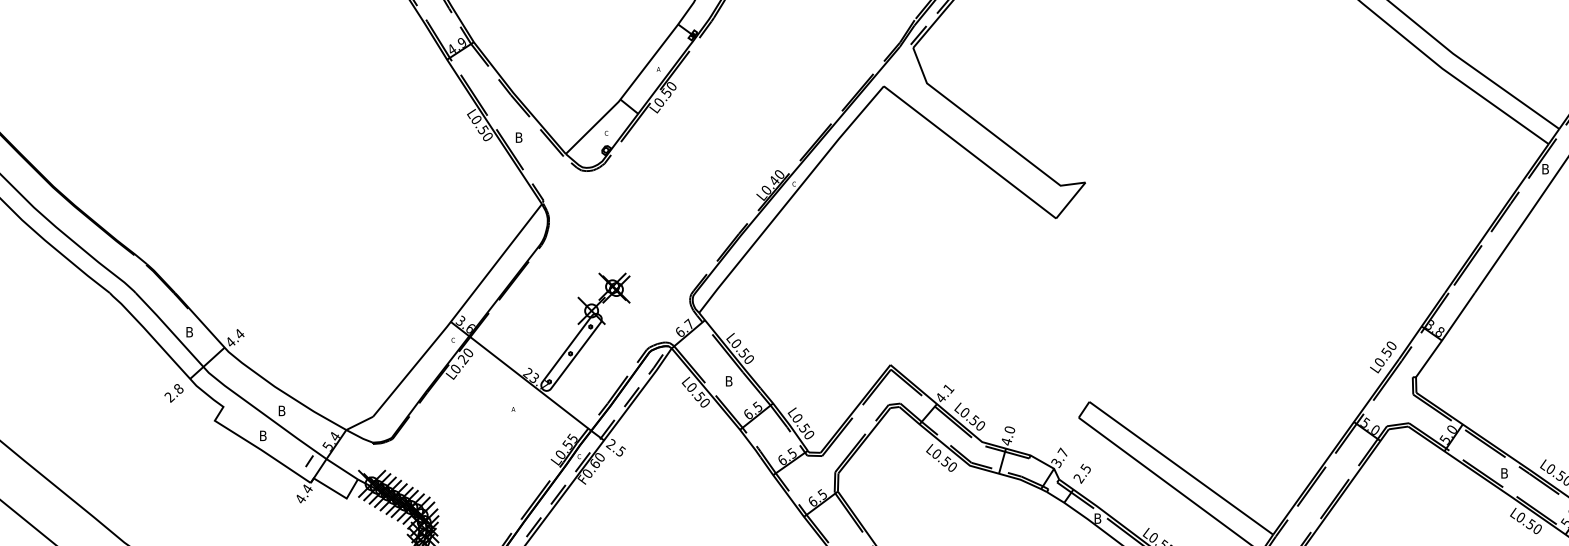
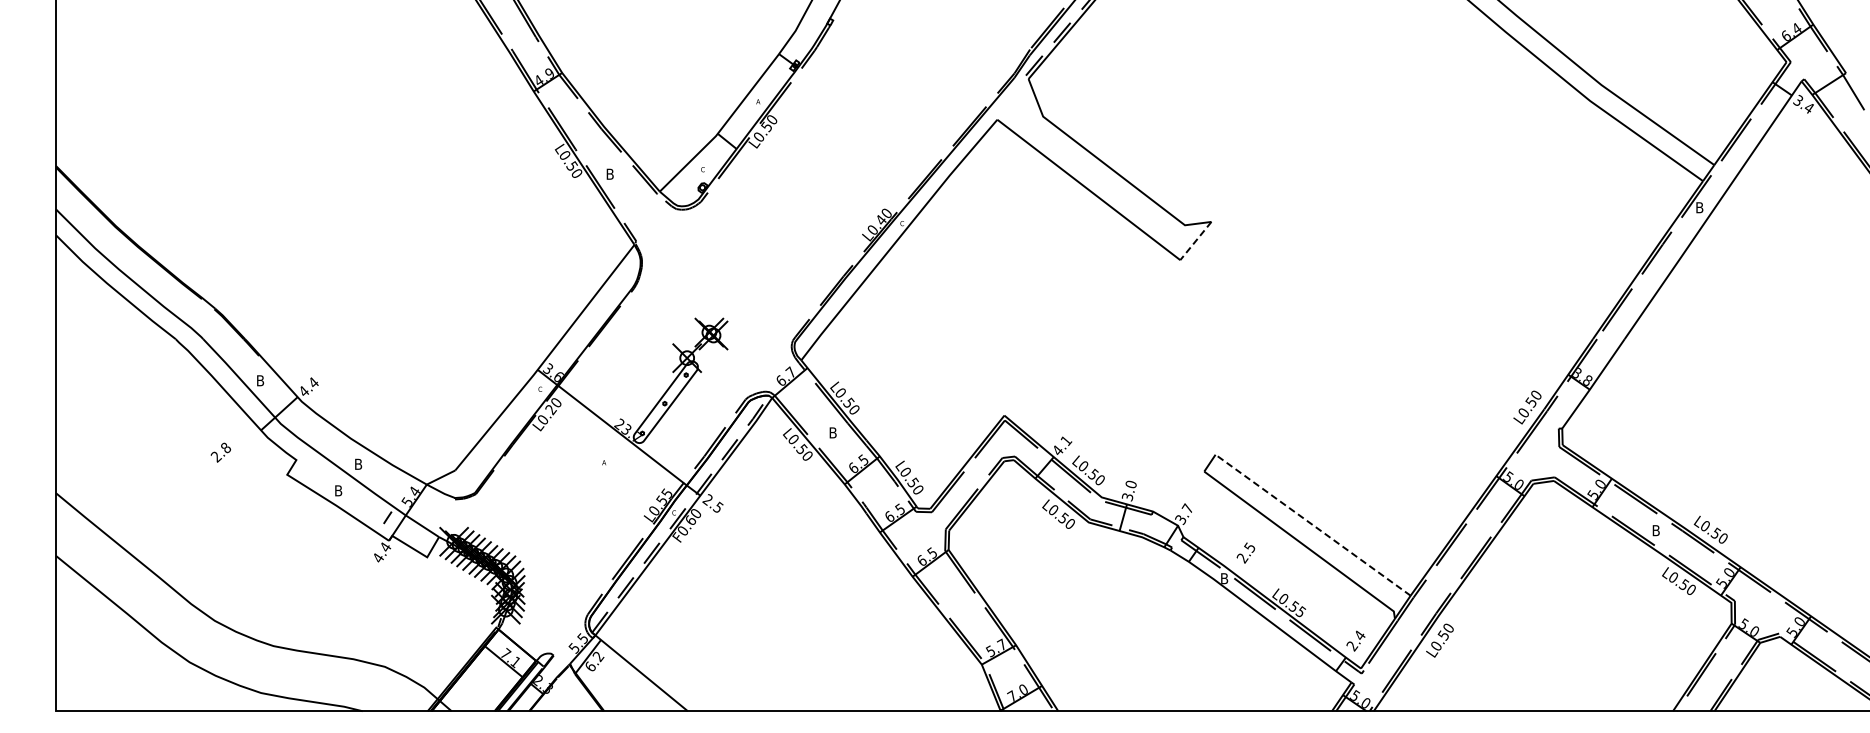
line: (1070, 200) -> (1195, 241), solid -> dashed
text: (173, 393) -> (220, 452), moved
text: (1006, 442) -> (1127, 497), 4.0 -> 3.0
line: (1180, 467) -> (1312, 524), solid -> dashed
text: (1081, 473) -> (1245, 552), moved

